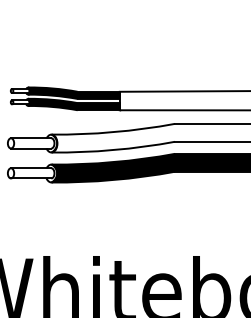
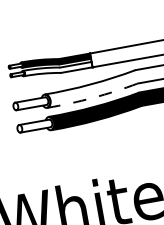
fill: (73, 104) -> (57, 69), removed
arc: (113, 150) -> (93, 98), solid -> dashed

